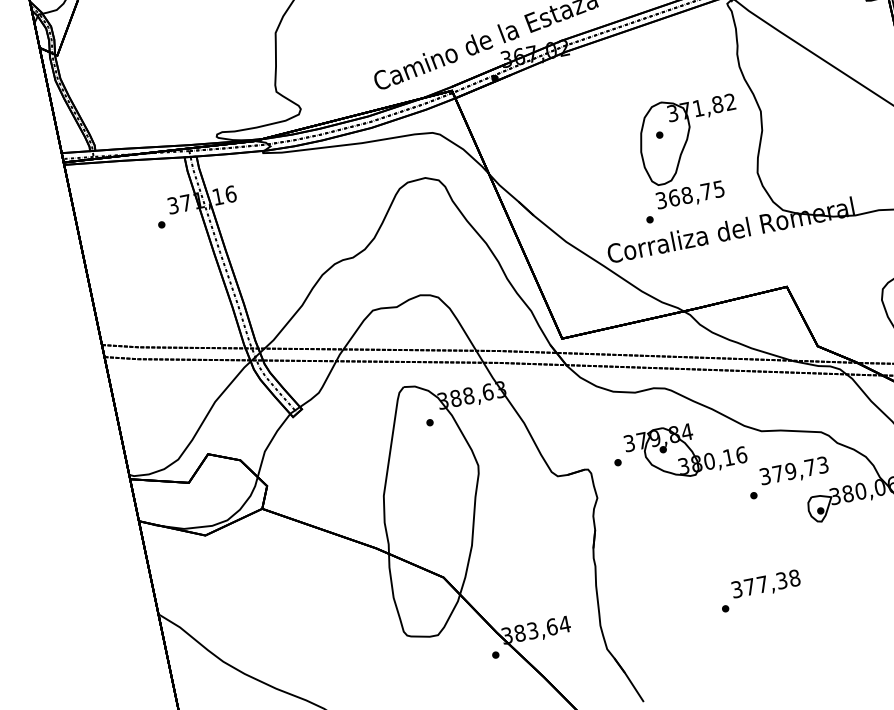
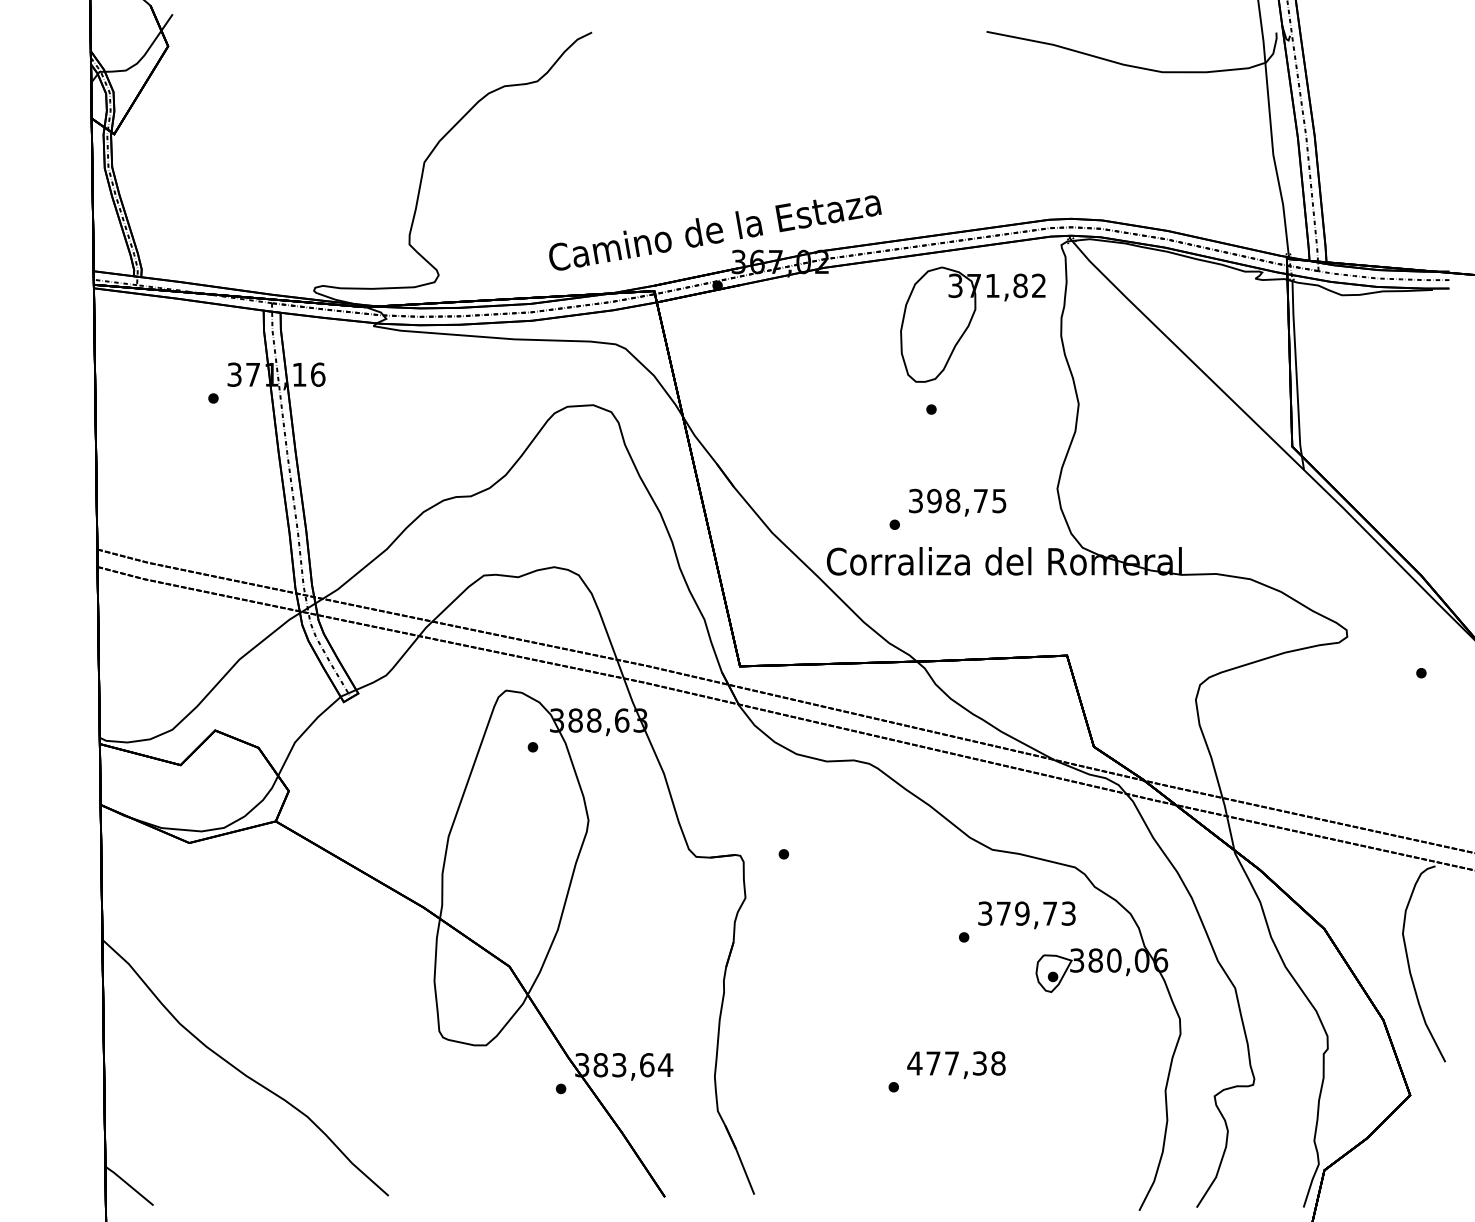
part: (689, 137) -> (972, 324), moved
text: (674, 197) -> (934, 500), 368,75 -> 398,75
part: (685, 450) -> (881, 855), removed
text: (736, 589) -> (914, 1063), 377,38 -> 477,38

